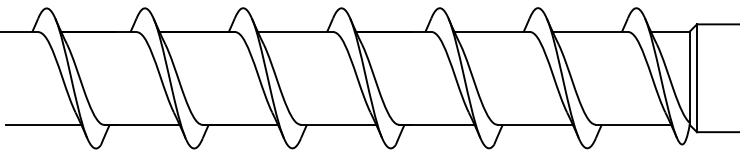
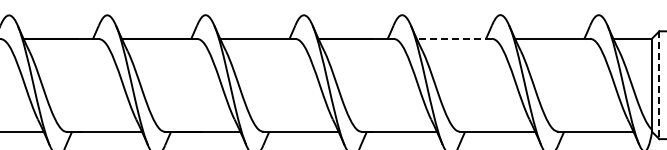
line: (491, 31) -> (453, 38), solid -> dashed
line: (696, 78) -> (658, 85), solid -> dashed

